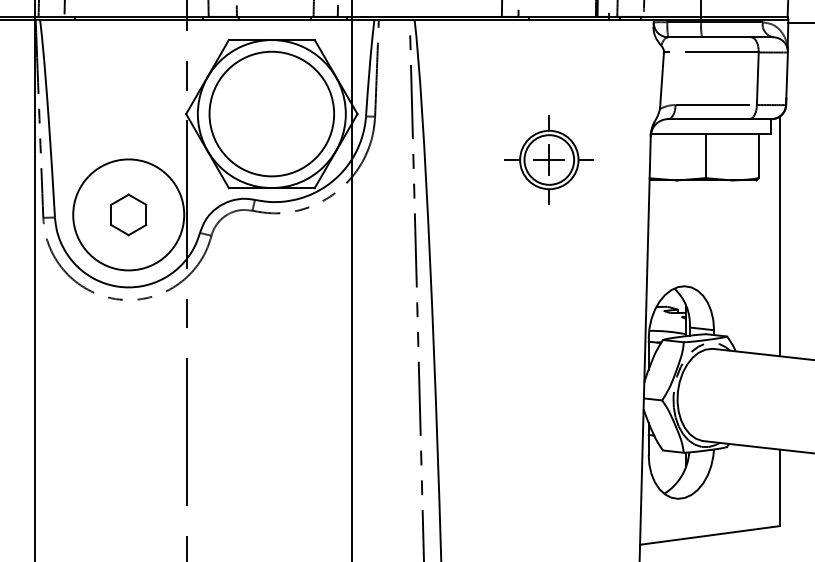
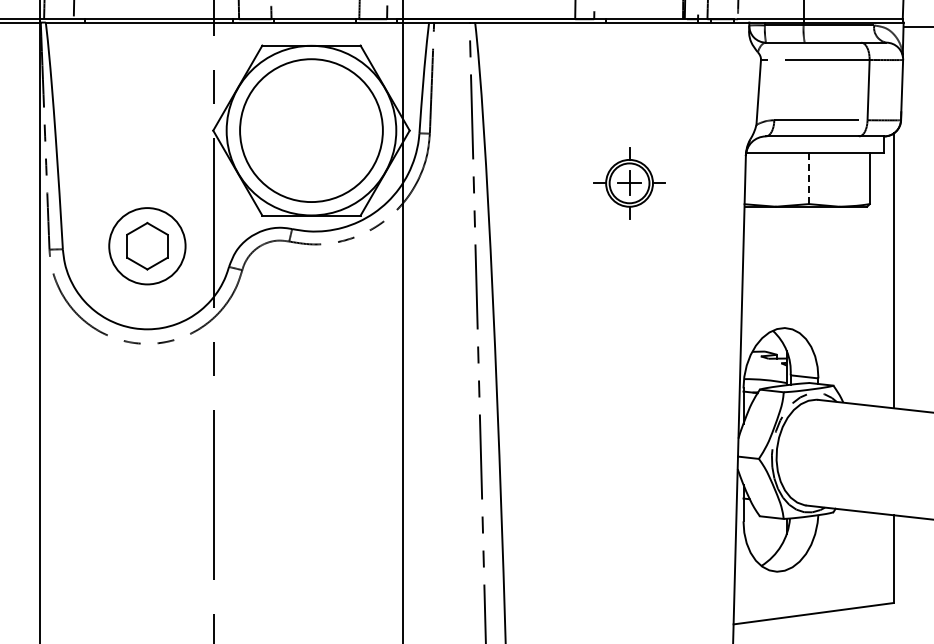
line: (705, 156) -> (808, 179), solid -> dashed
part: (549, 160) -> (629, 183), size x0.7
circle: (128, 214) -> (147, 245), size x0.6

